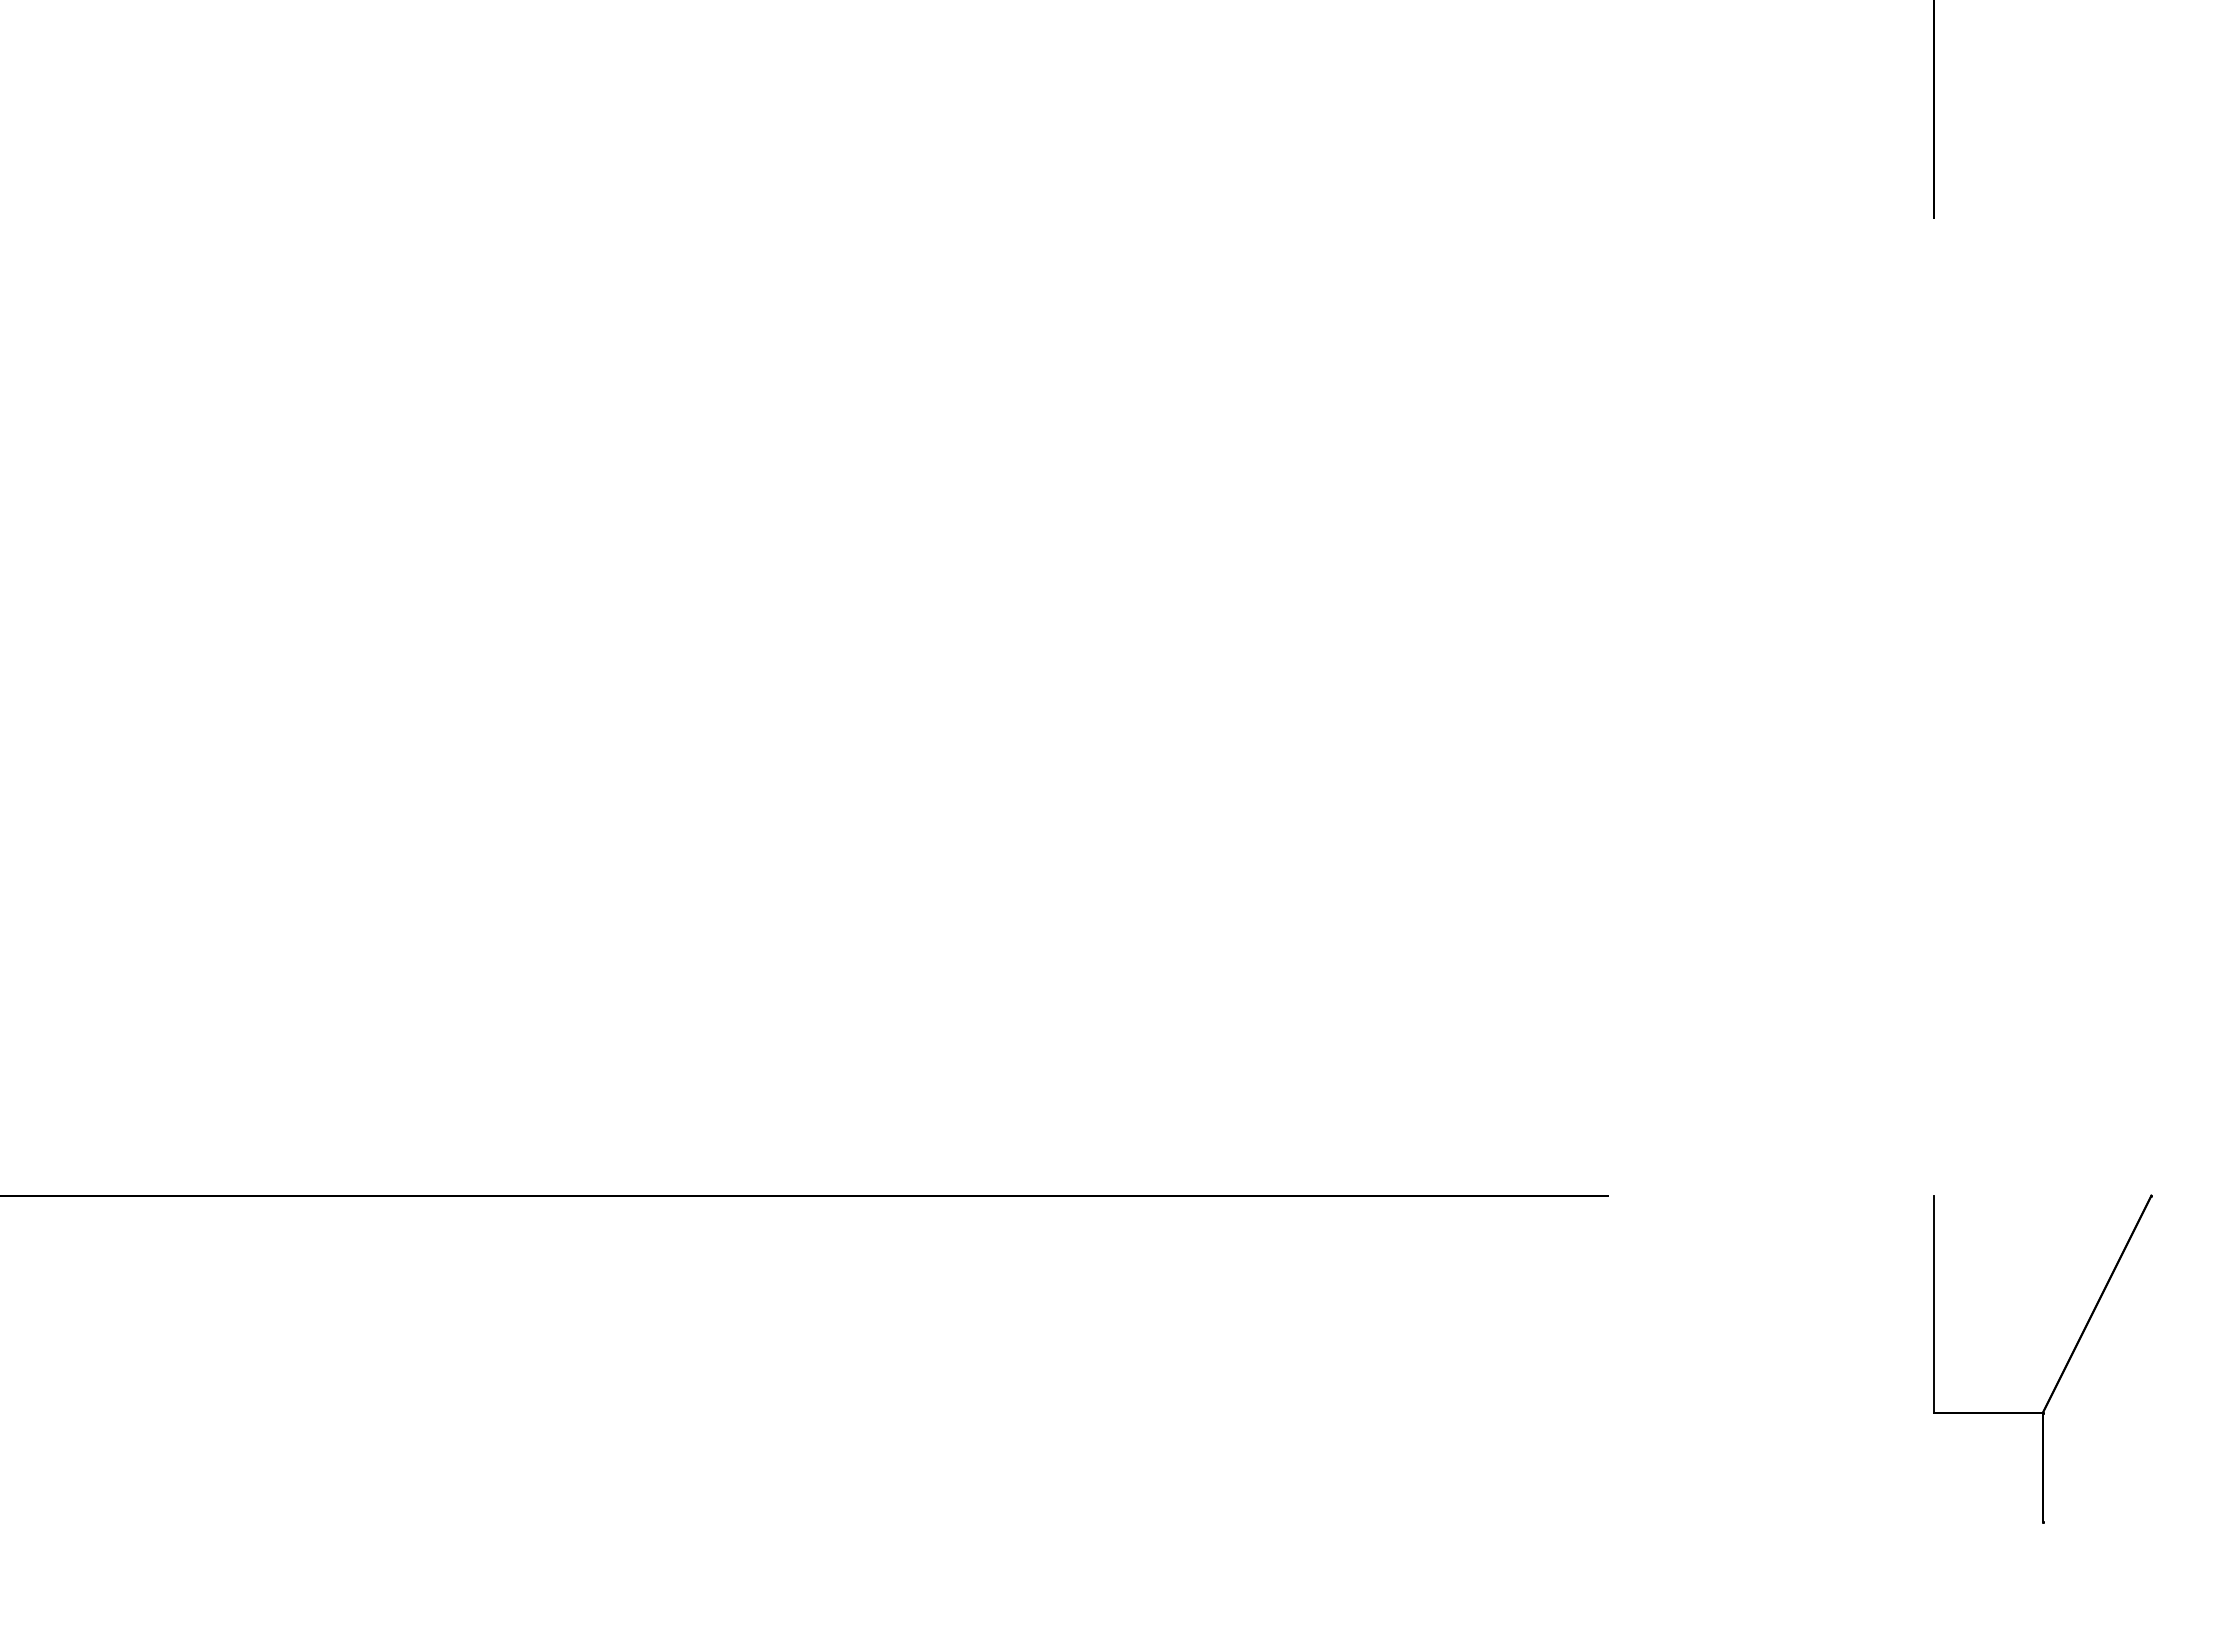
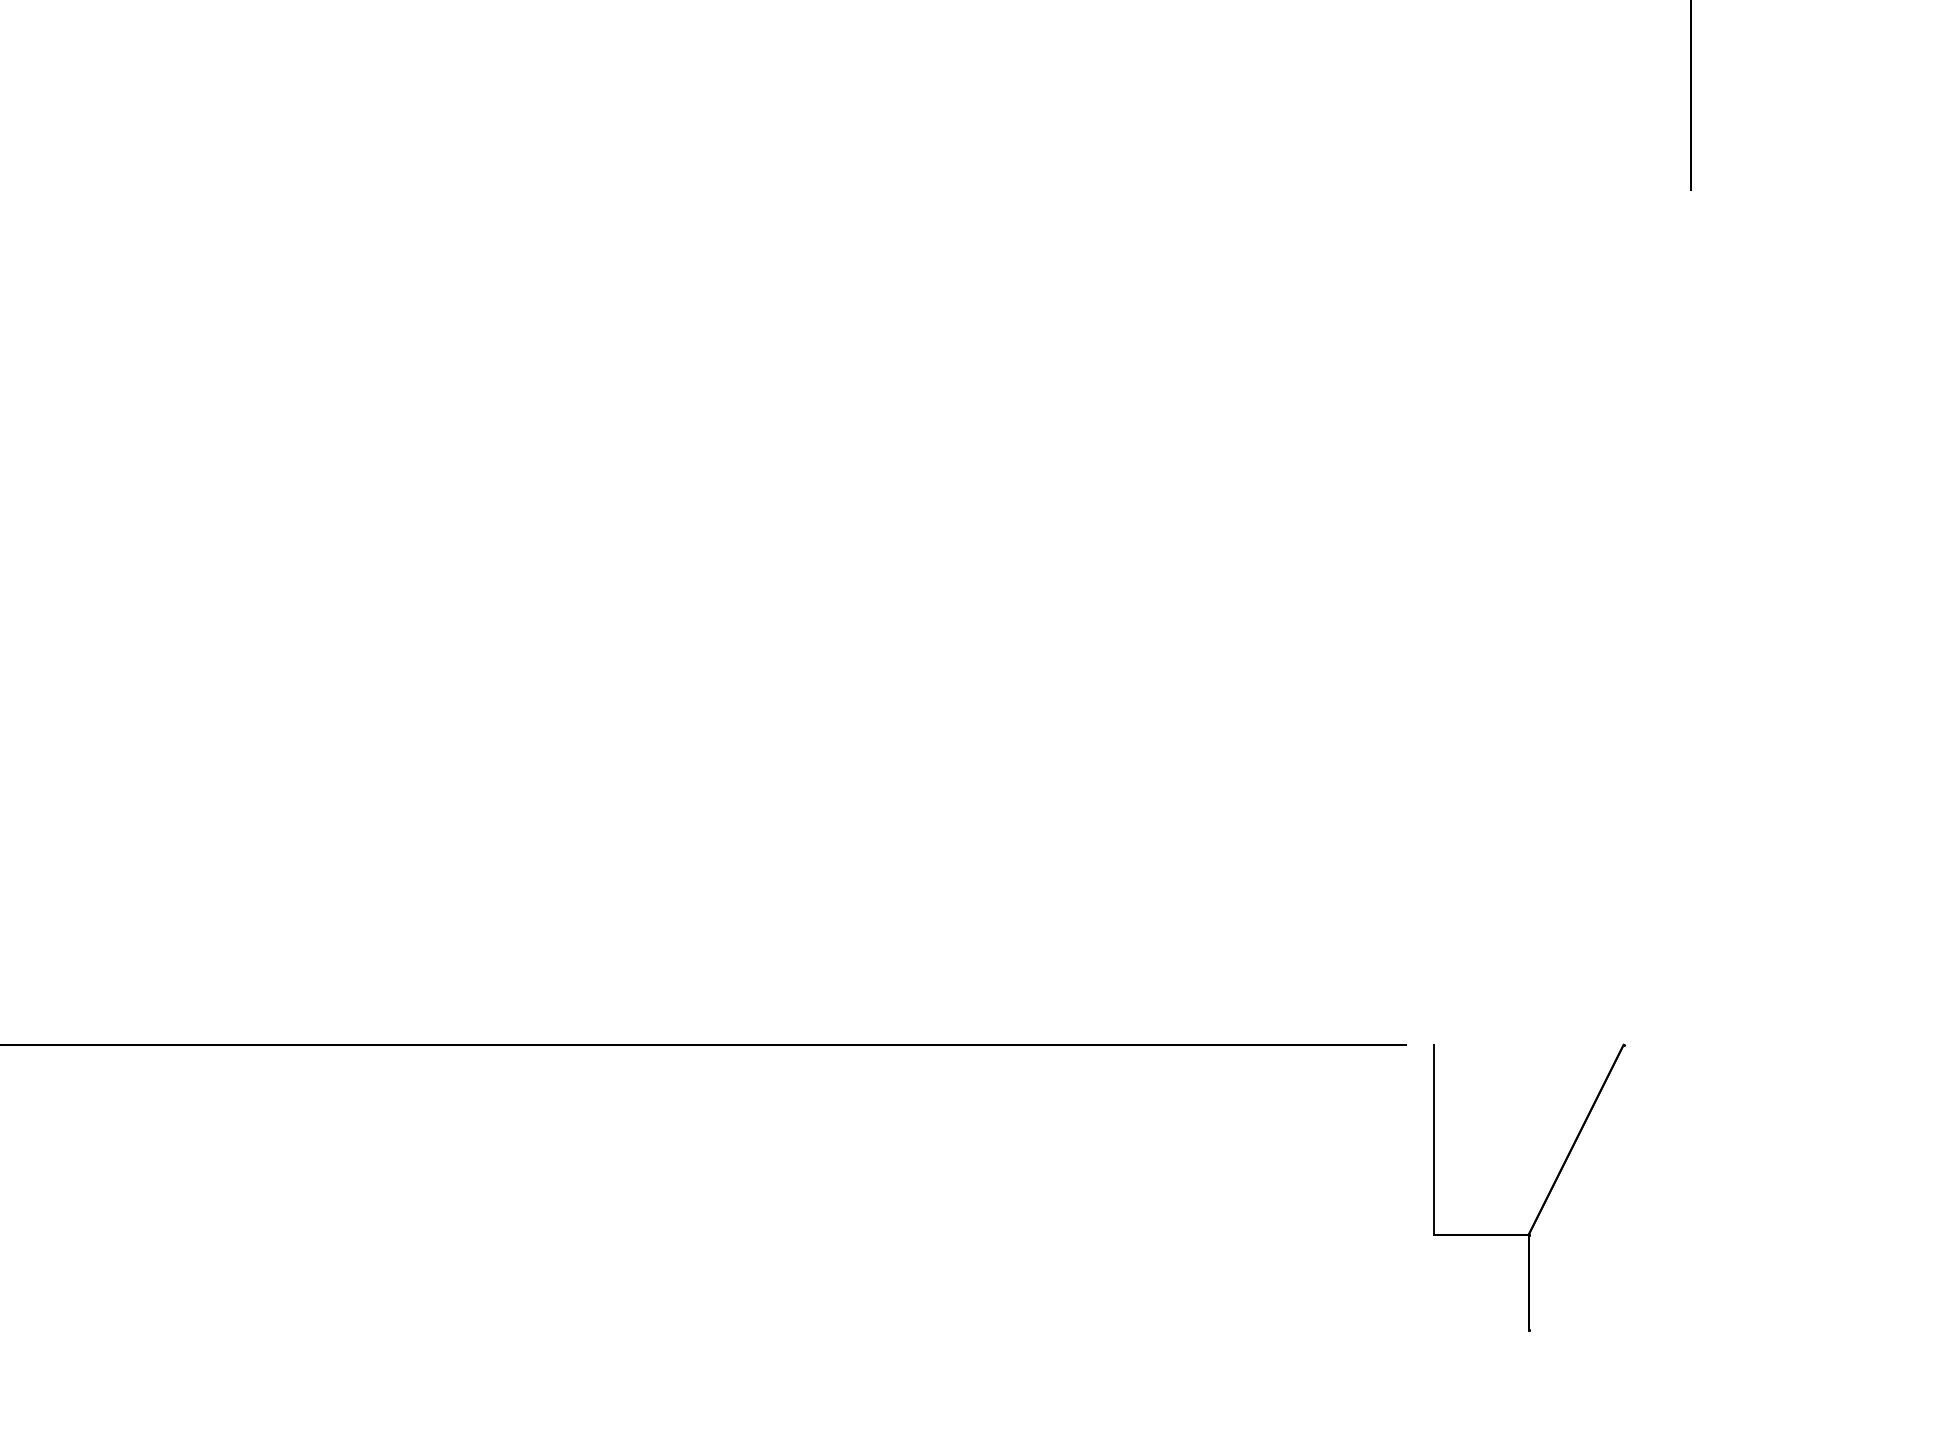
part: (2063, 1369) -> (1546, 1196), moved

